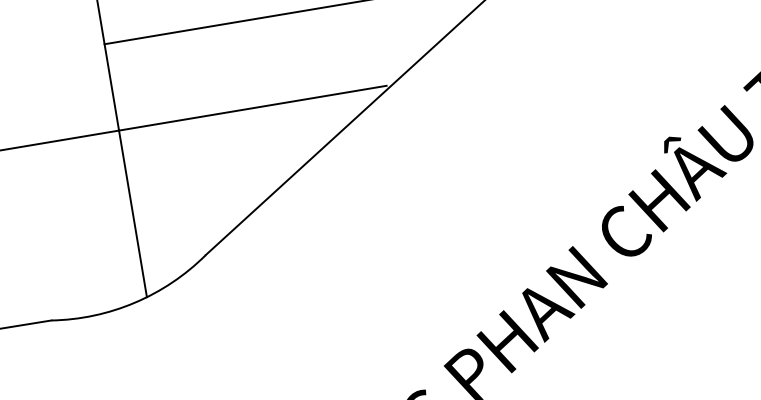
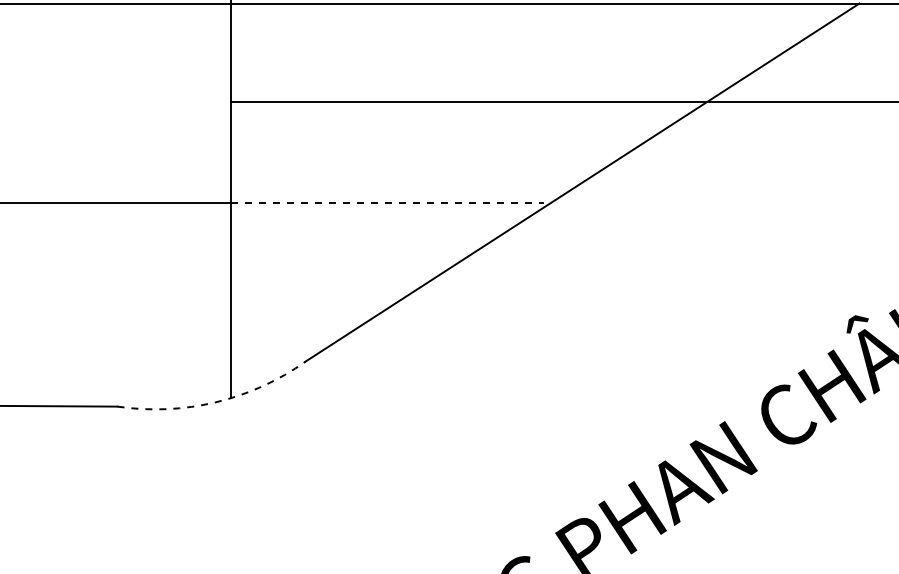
line: (253, 108) -> (387, 203), solid -> dashed
arc: (134, 302) -> (215, 402), solid -> dashed

